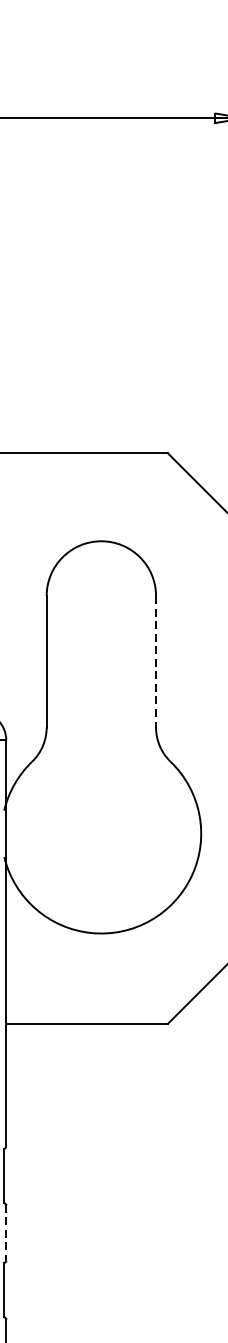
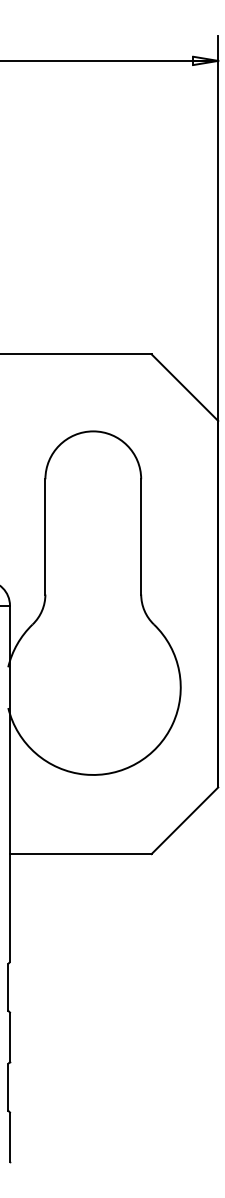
line: (156, 661) -> (141, 536), dashed -> solid
line: (6, 1233) -> (10, 1037), dashed -> solid

